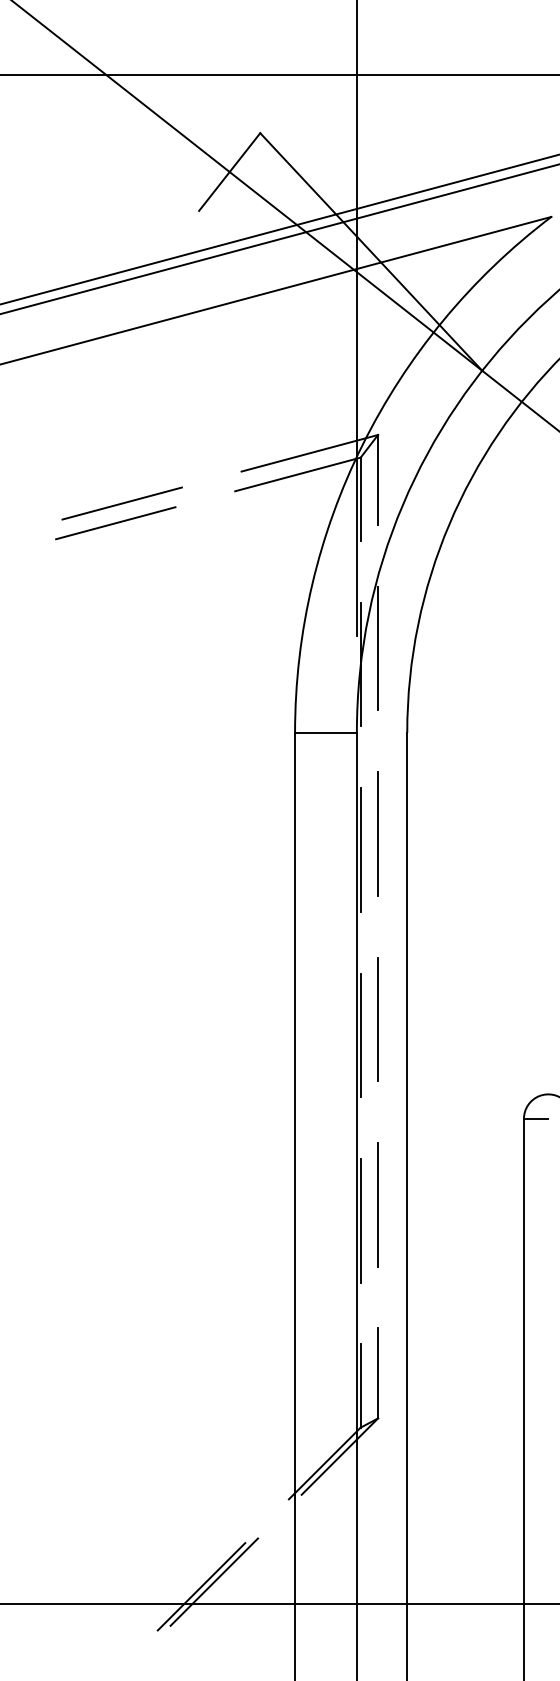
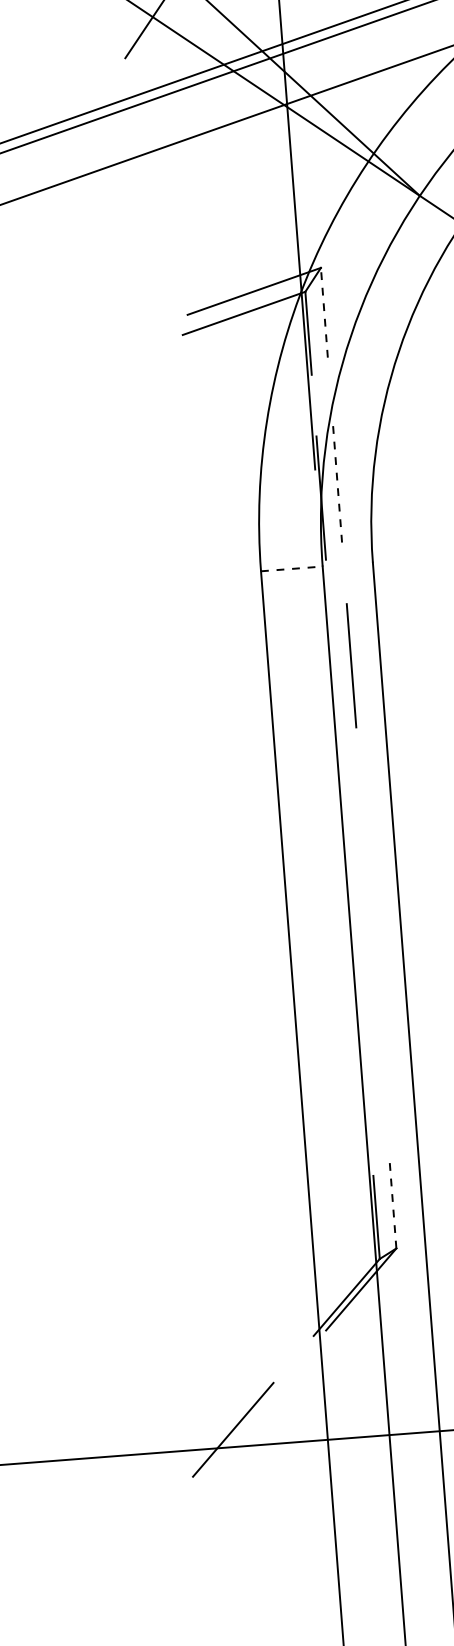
line: (378, 479) -> (324, 312), solid -> dashed
line: (121, 503) -> (70, 355), removed
line: (115, 523) -> (65, 376), removed
line: (378, 648) -> (337, 480), solid -> dashed
line: (325, 732) -> (291, 568), solid -> dashed
line: (360, 849) -> (335, 682), removed
line: (378, 1019) -> (366, 850), removed
line: (360, 1035) -> (349, 868), removed
line: (378, 1204) -> (380, 1035), removed
line: (360, 1220) -> (363, 1052), removed
line: (378, 1372) -> (393, 1202), solid -> dashed
line: (214, 1581) -> (245, 1423), removed

